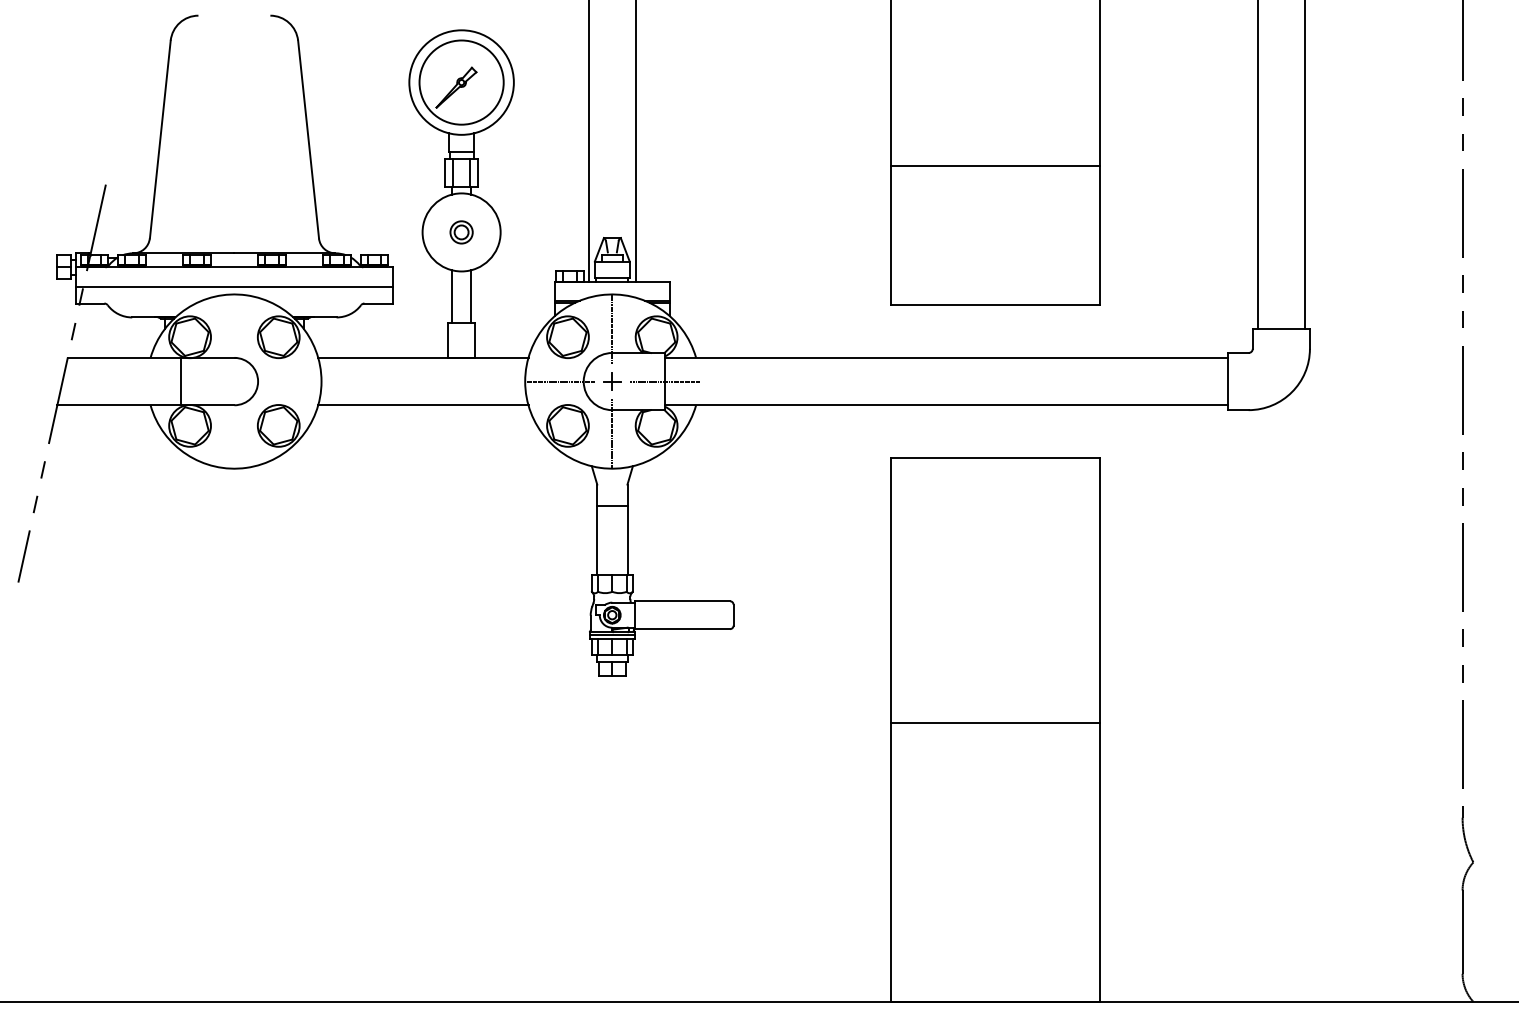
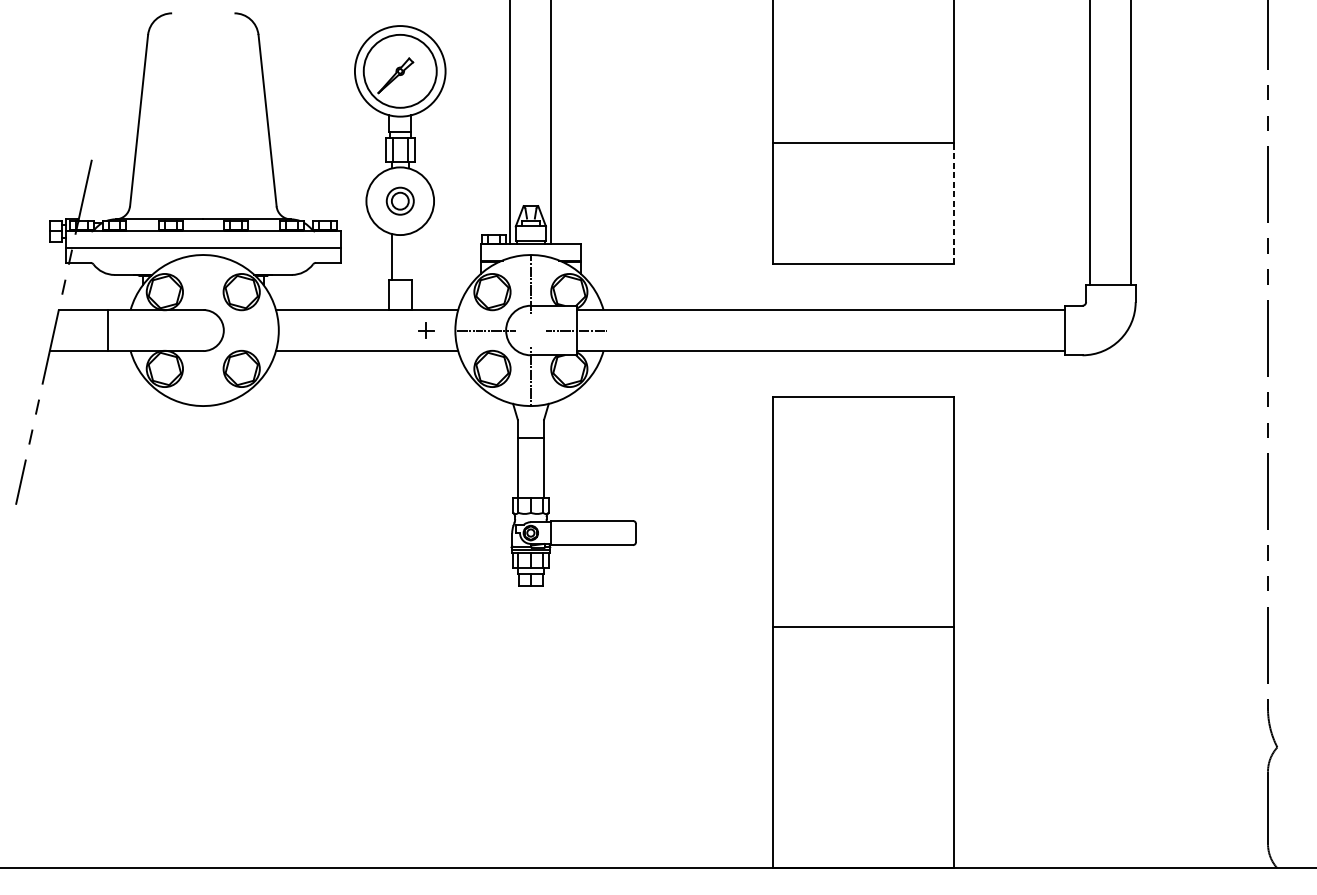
part: (461, 232) -> (400, 201), size x1.4
line: (1100, 235) -> (954, 203), solid -> dashed
line: (471, 296) -> (408, 256), removed
line: (181, 381) -> (108, 330), moved
part: (612, 381) -> (426, 330), moved

